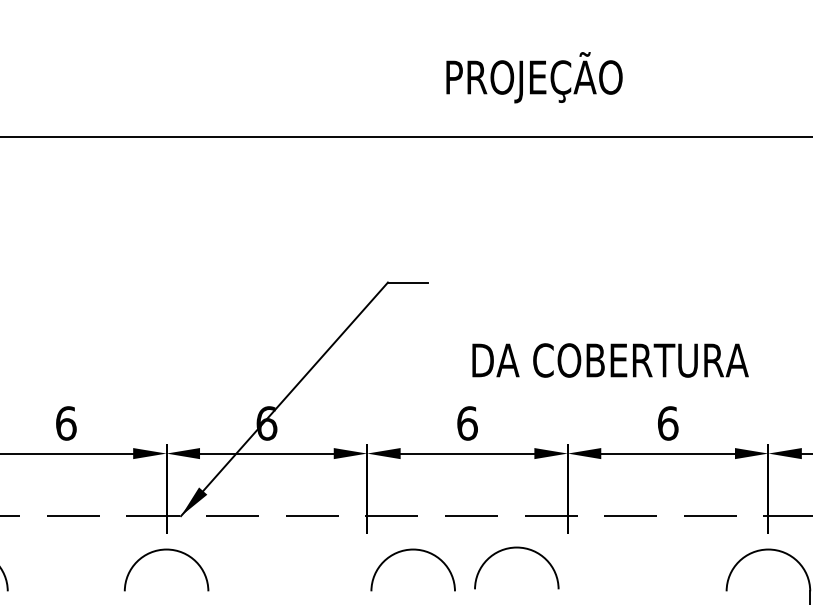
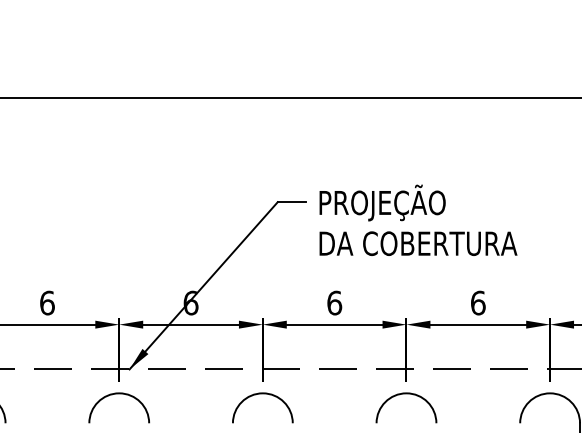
text: (534, 77) -> (382, 202), moved
text: (610, 360) -> (418, 243), moved
arc: (516, 548) -> (406, 394), moved
arc: (412, 550) -> (262, 394), moved

